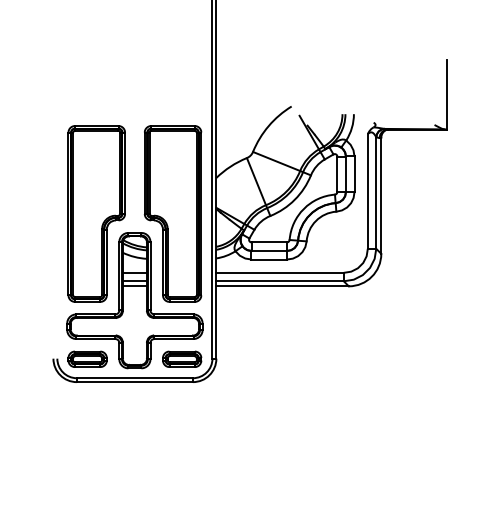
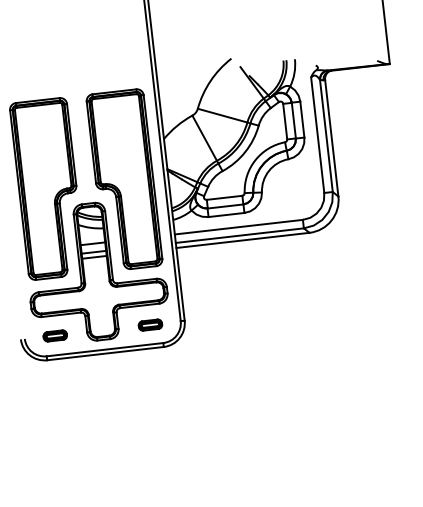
part: (87, 358) -> (55, 335), size x0.6
part: (182, 358) -> (150, 324), size x0.6

